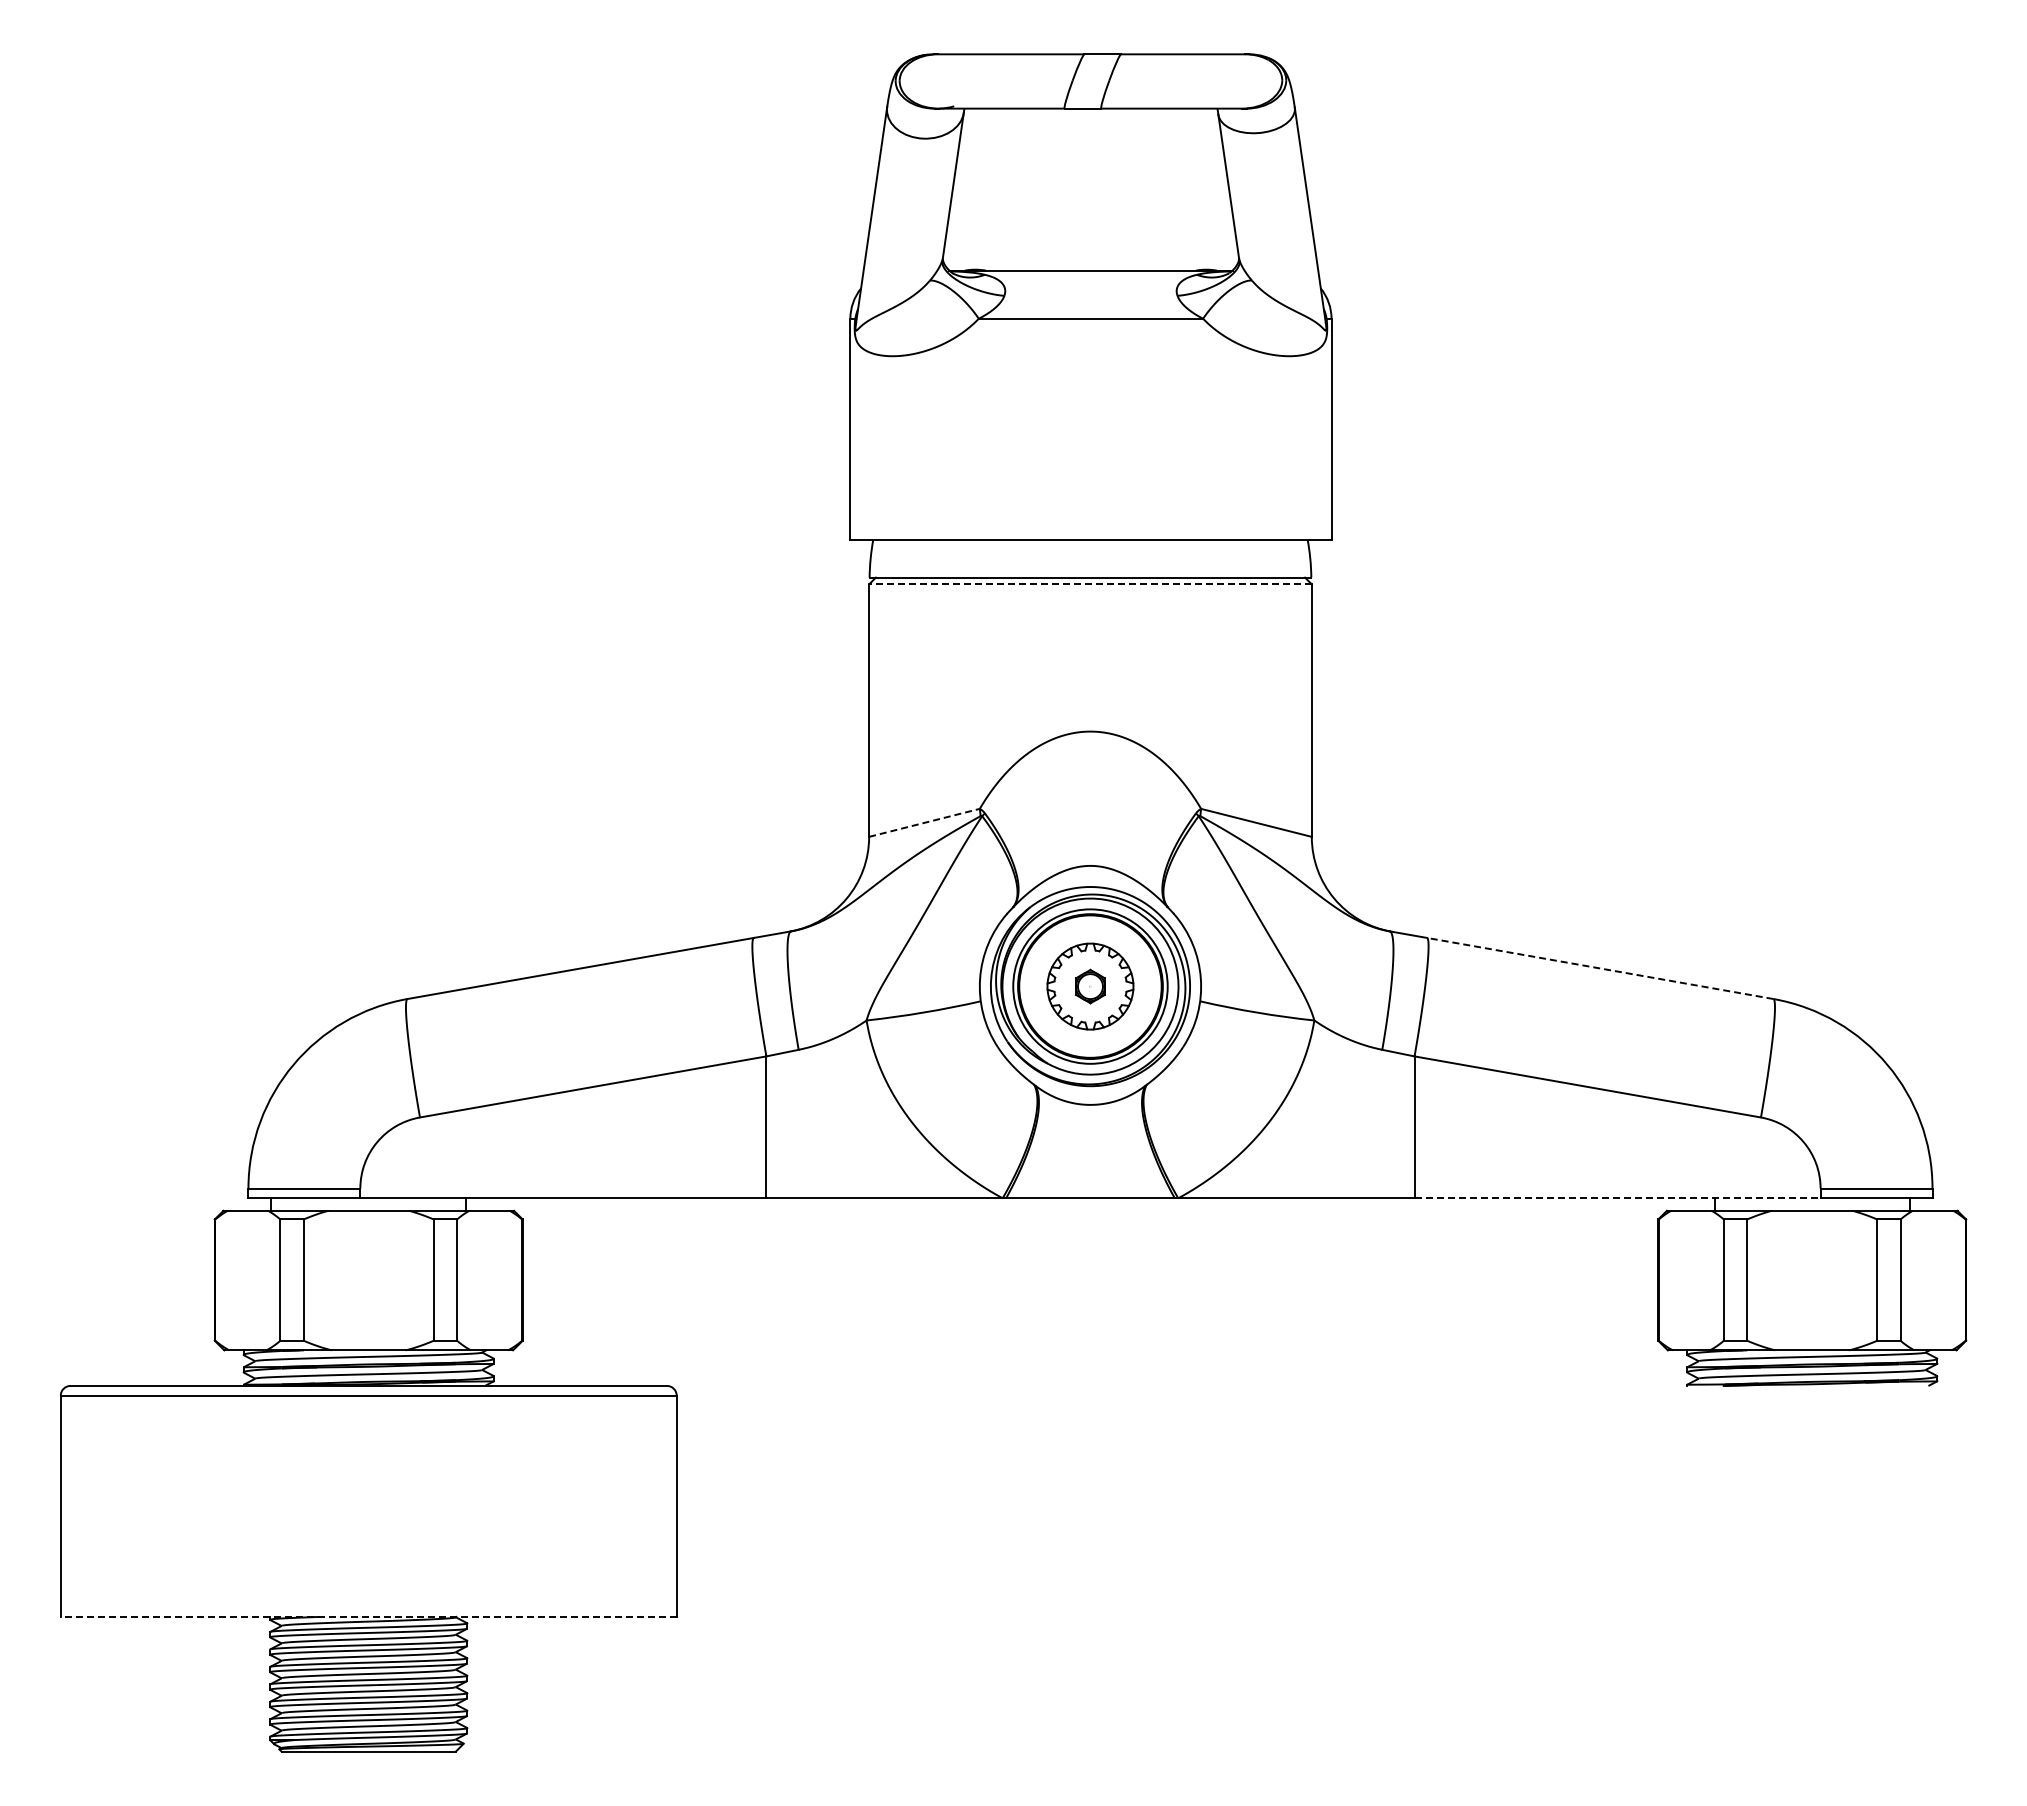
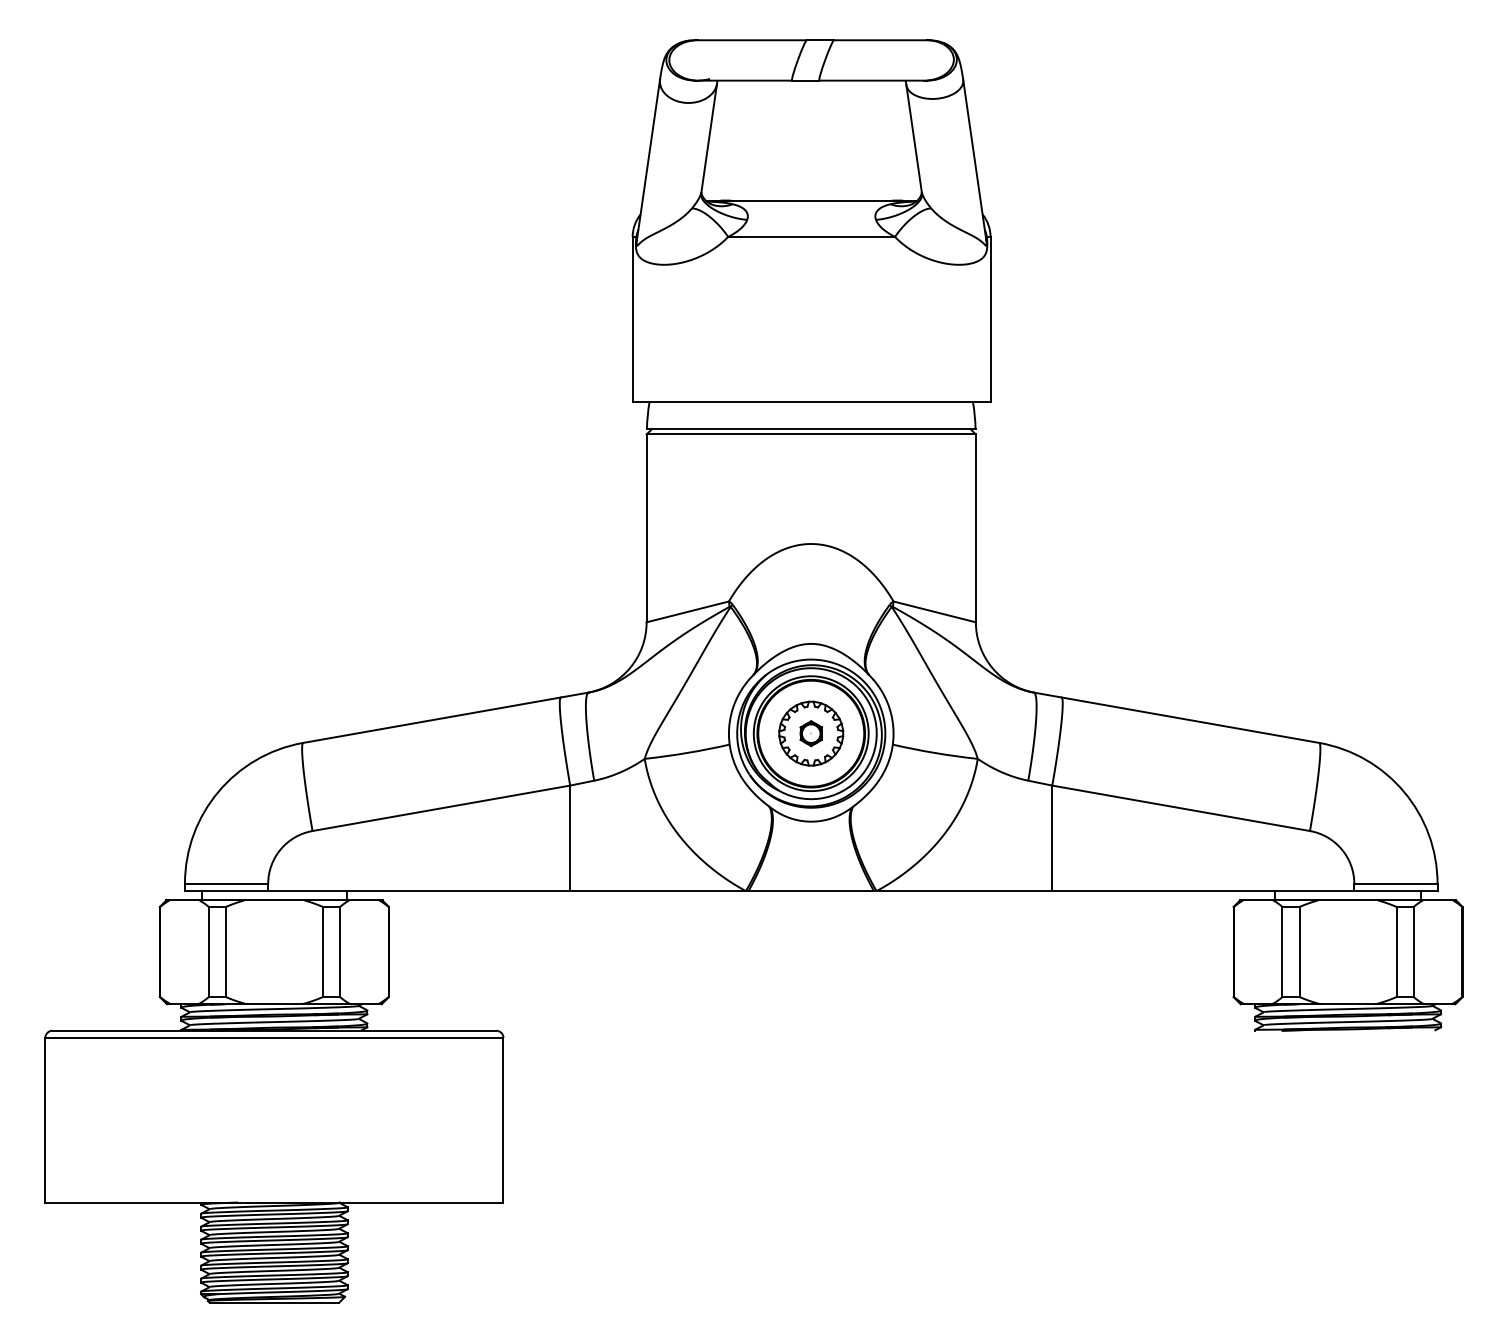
line: (1089, 584) -> (810, 434), dashed -> solid
line: (924, 822) -> (687, 611), dashed -> solid
line: (1600, 968) -> (1190, 720), dashed -> solid
line: (1618, 1198) -> (1203, 891), dashed -> solid
line: (368, 1616) -> (274, 1202), dashed -> solid

